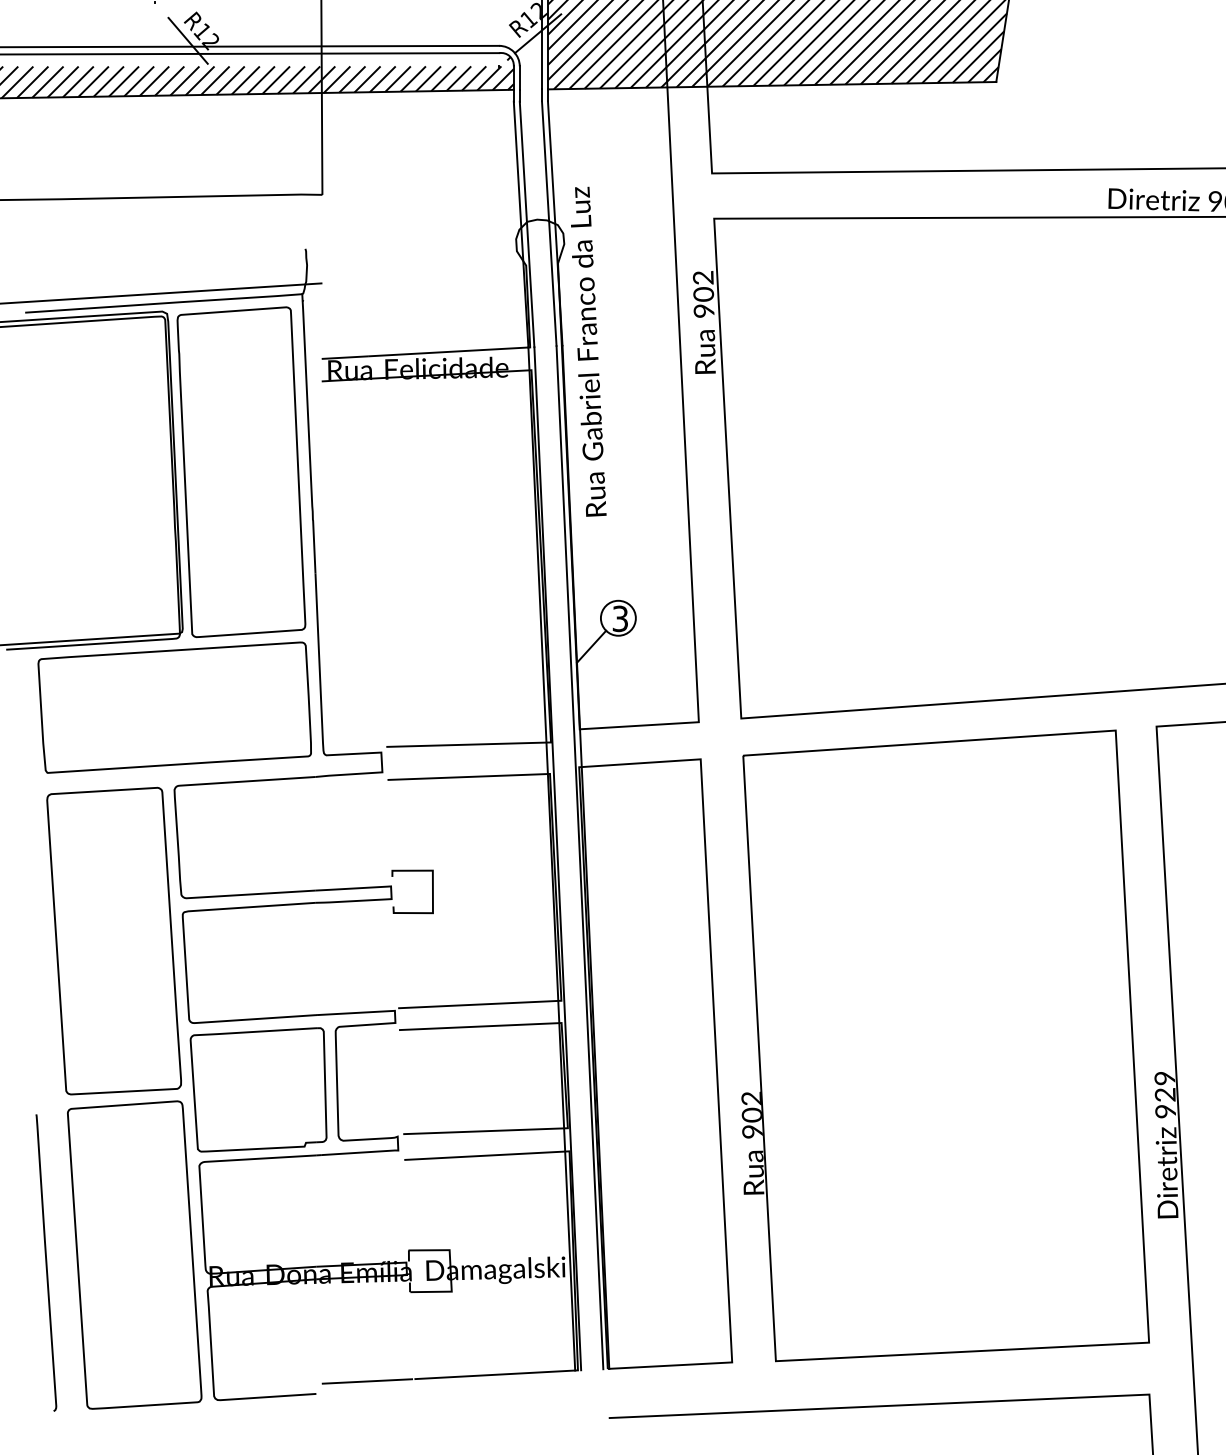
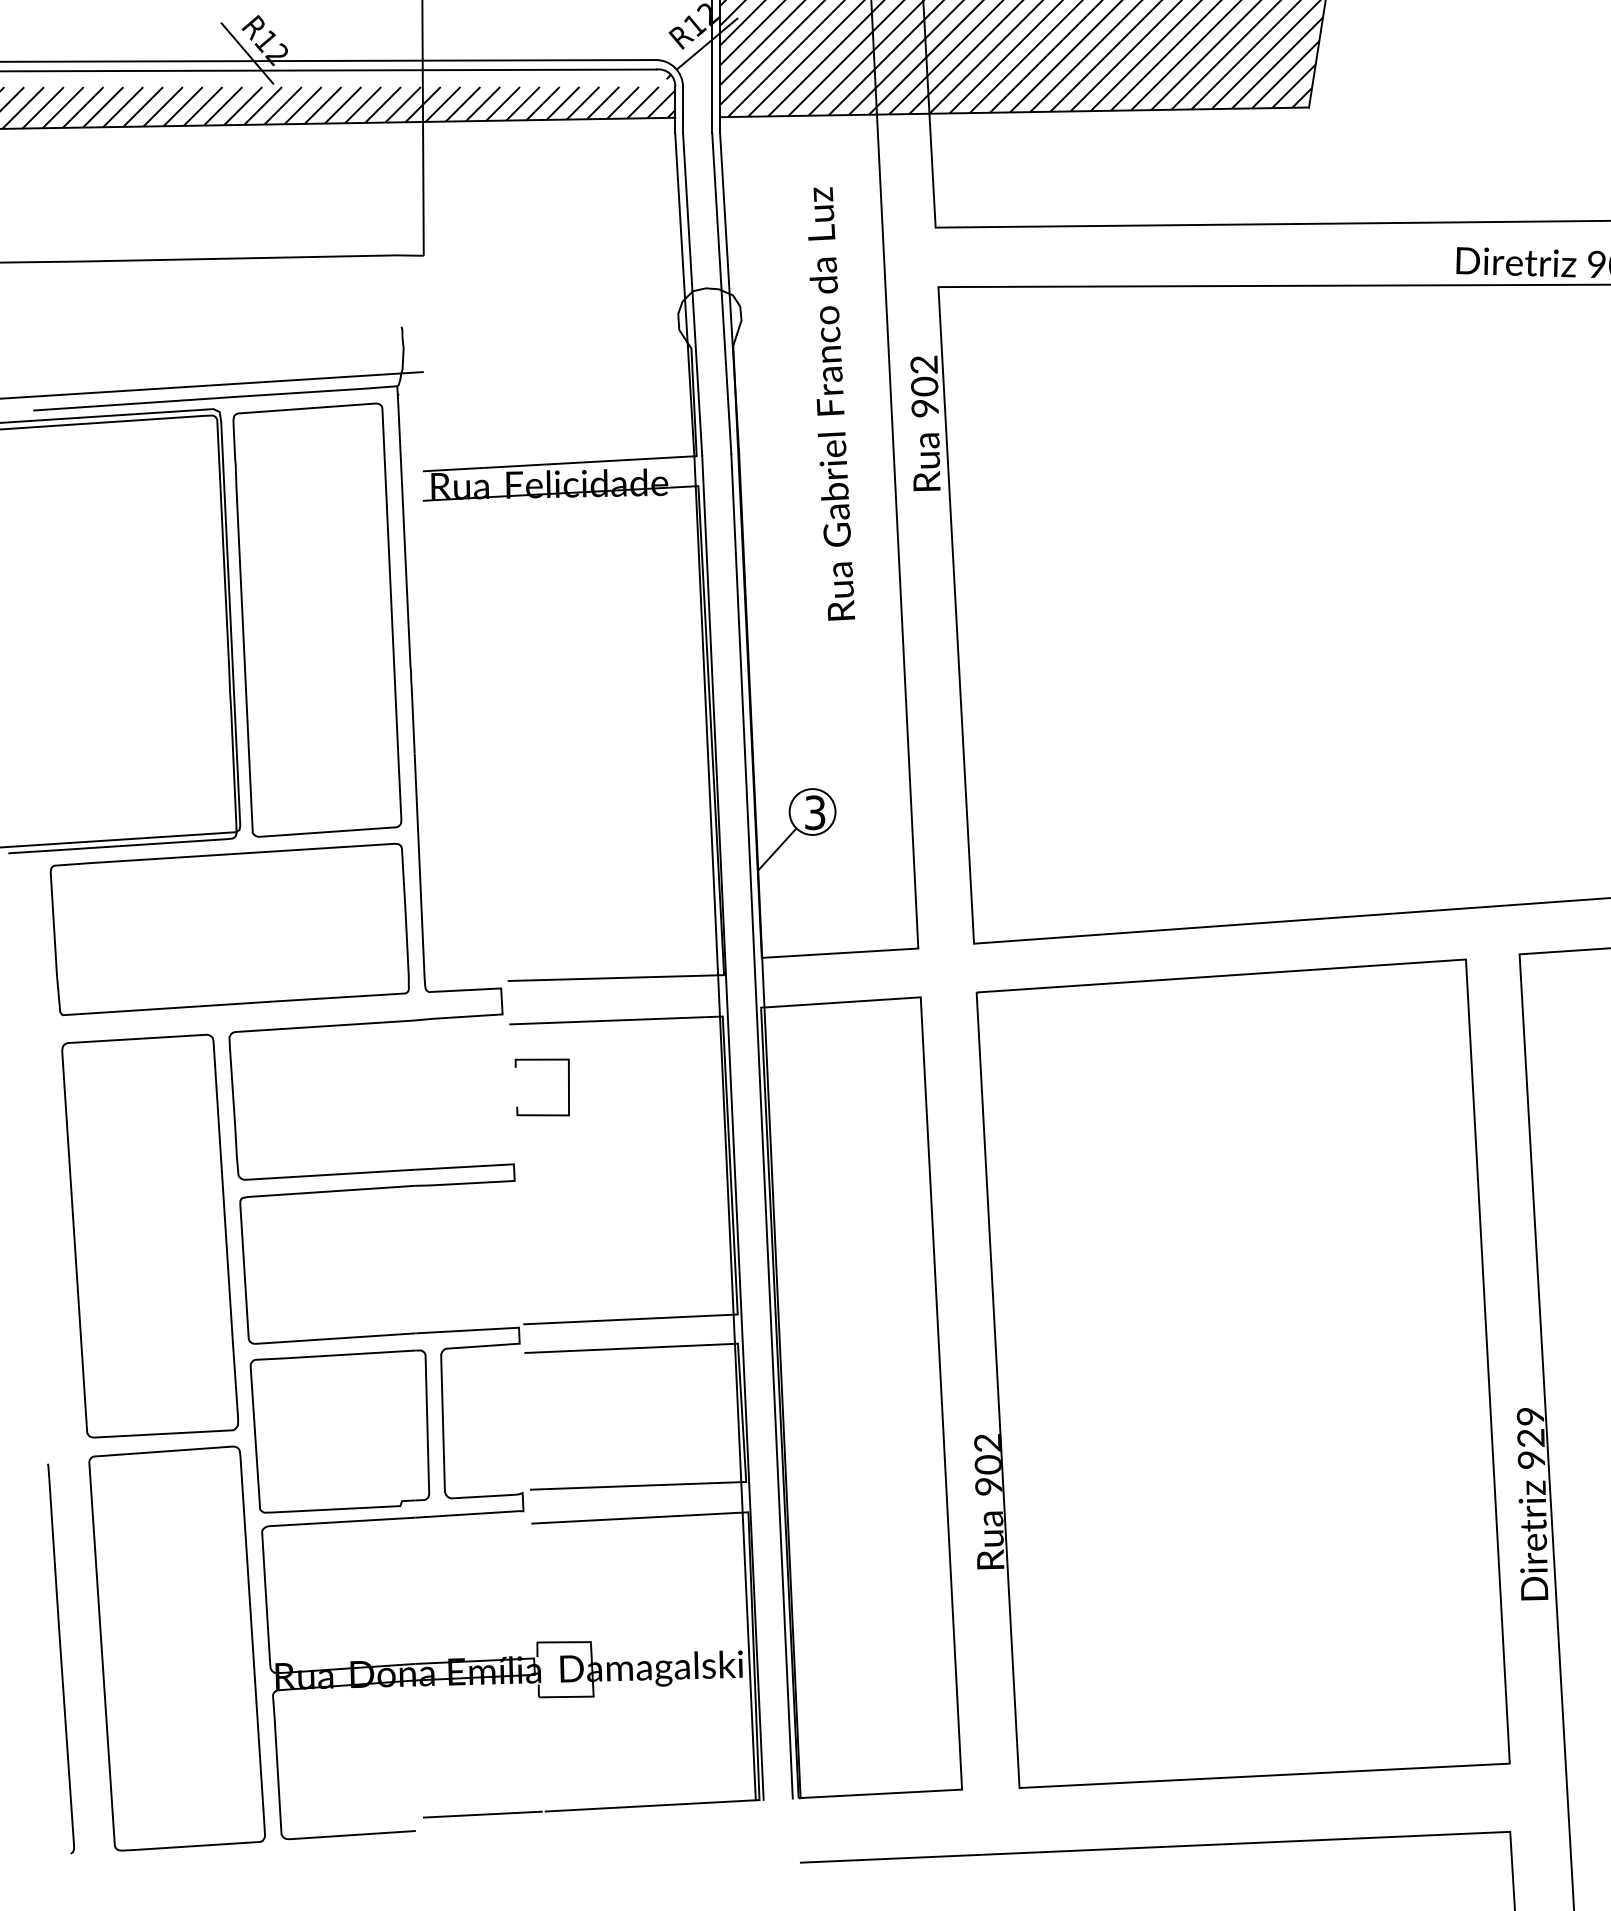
text: (588, 351) -> (831, 403), moved
curve: (412, 871) -> (541, 1060), moved

